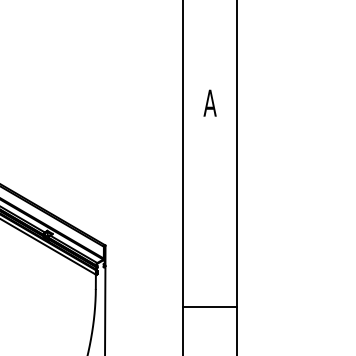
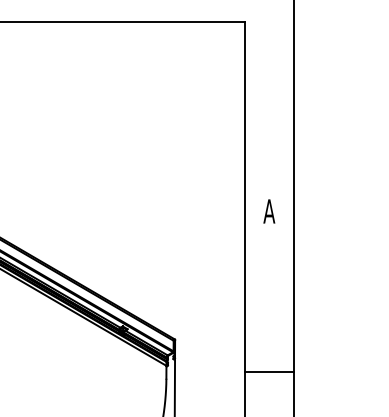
line: (210, 307) -> (269, 372), moved

